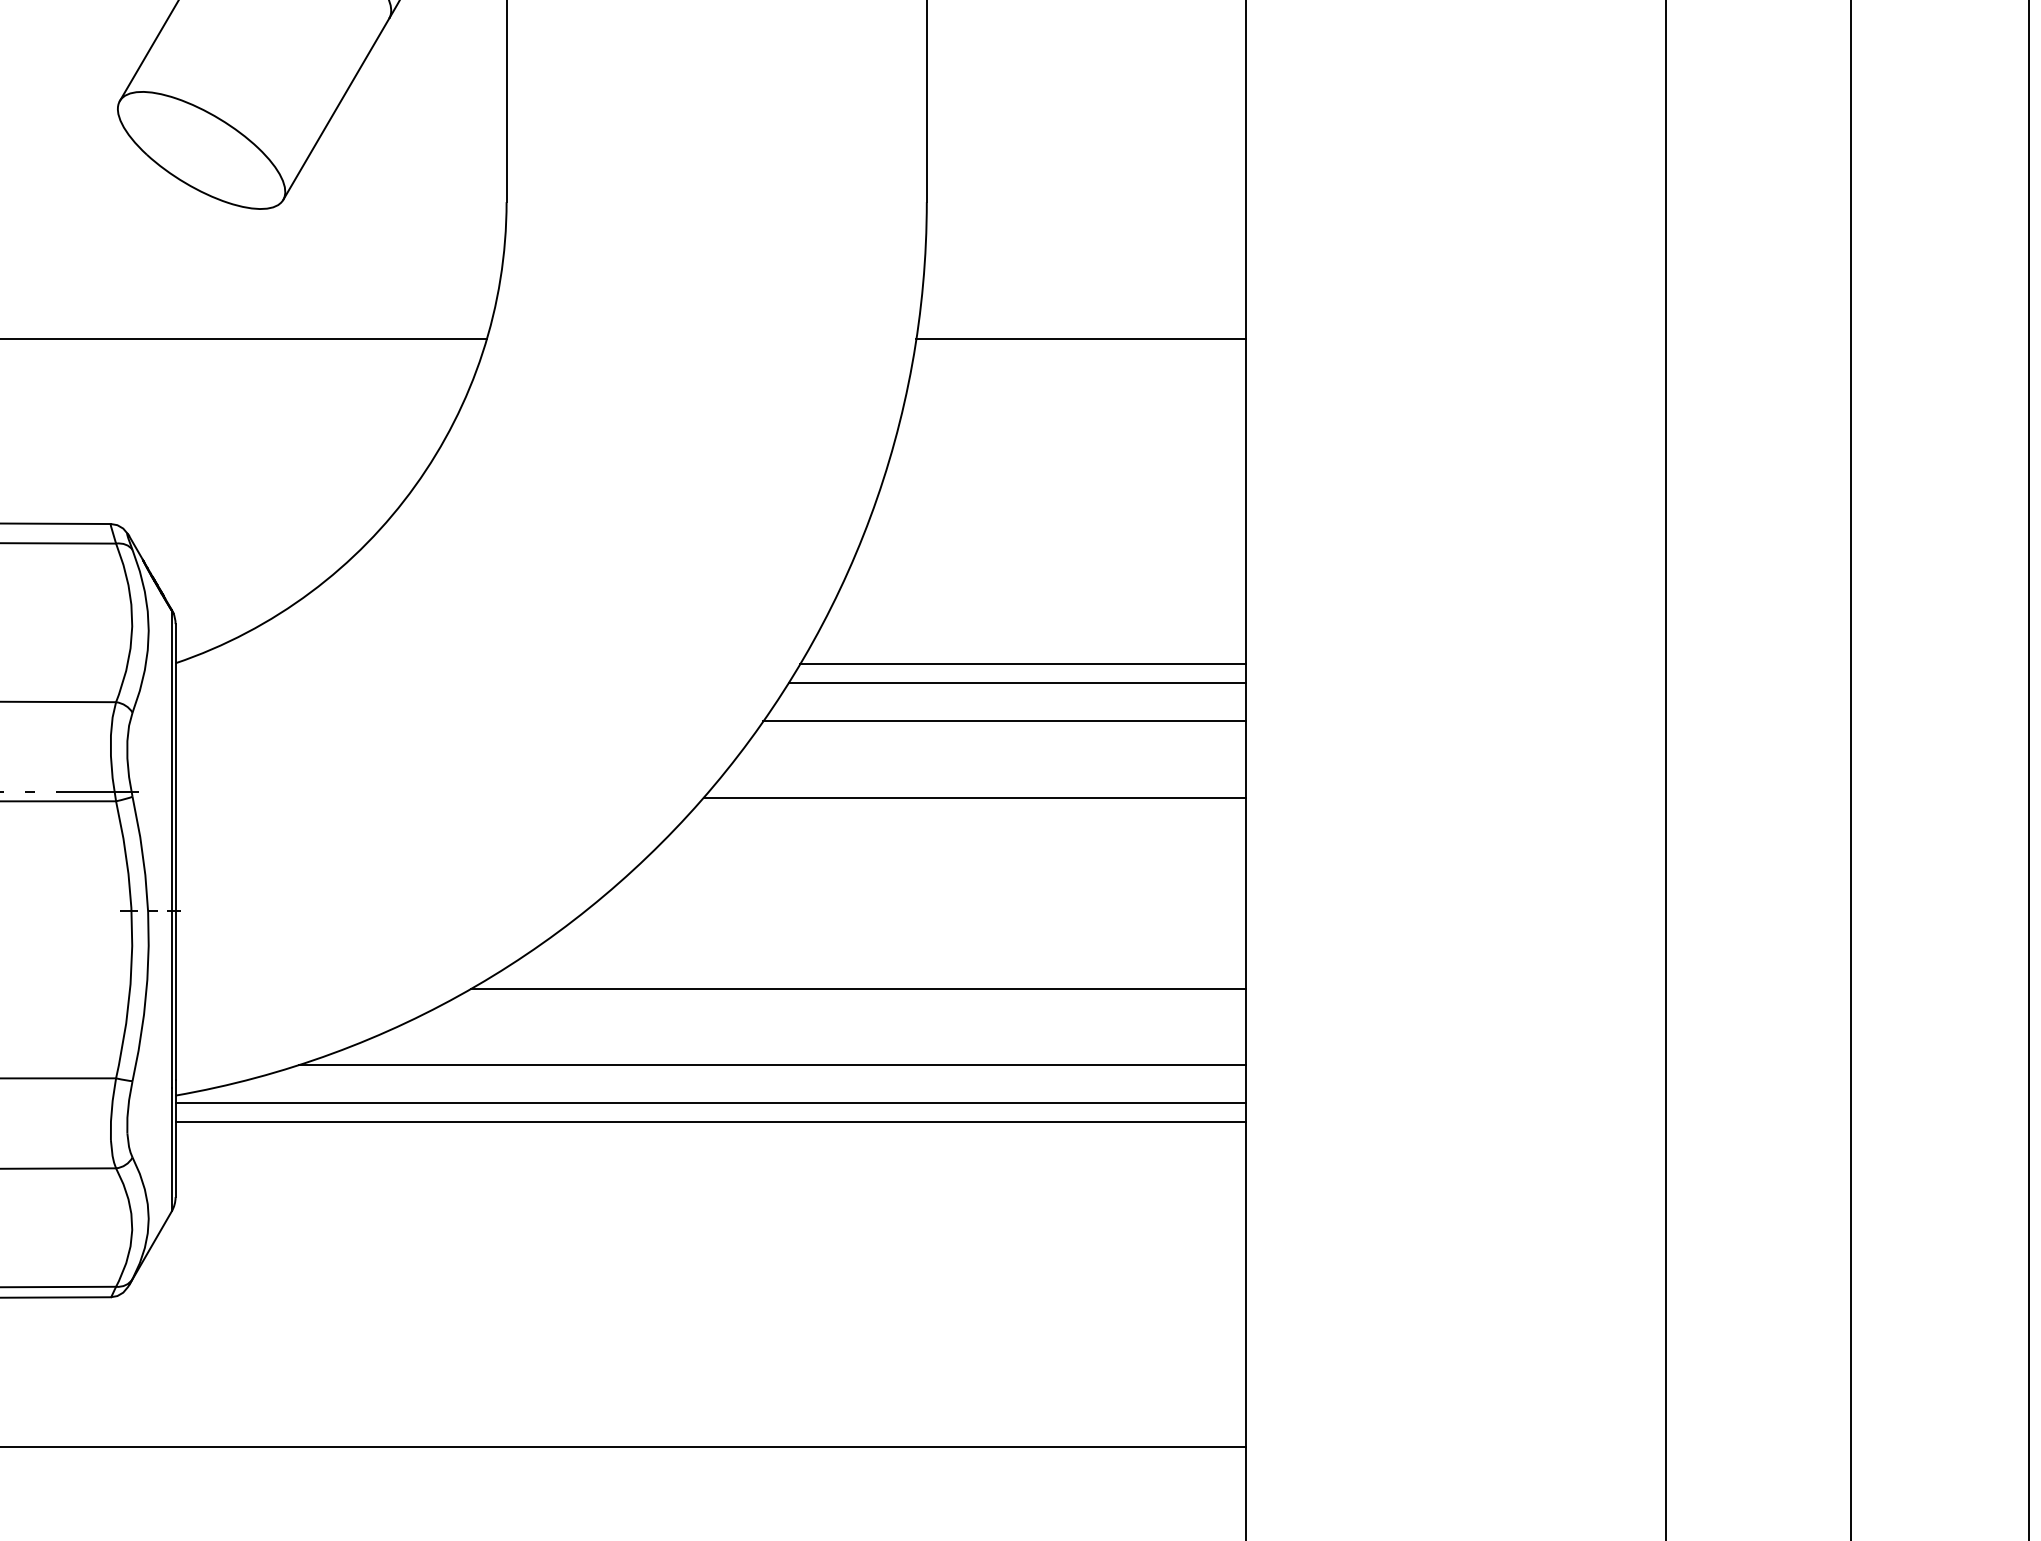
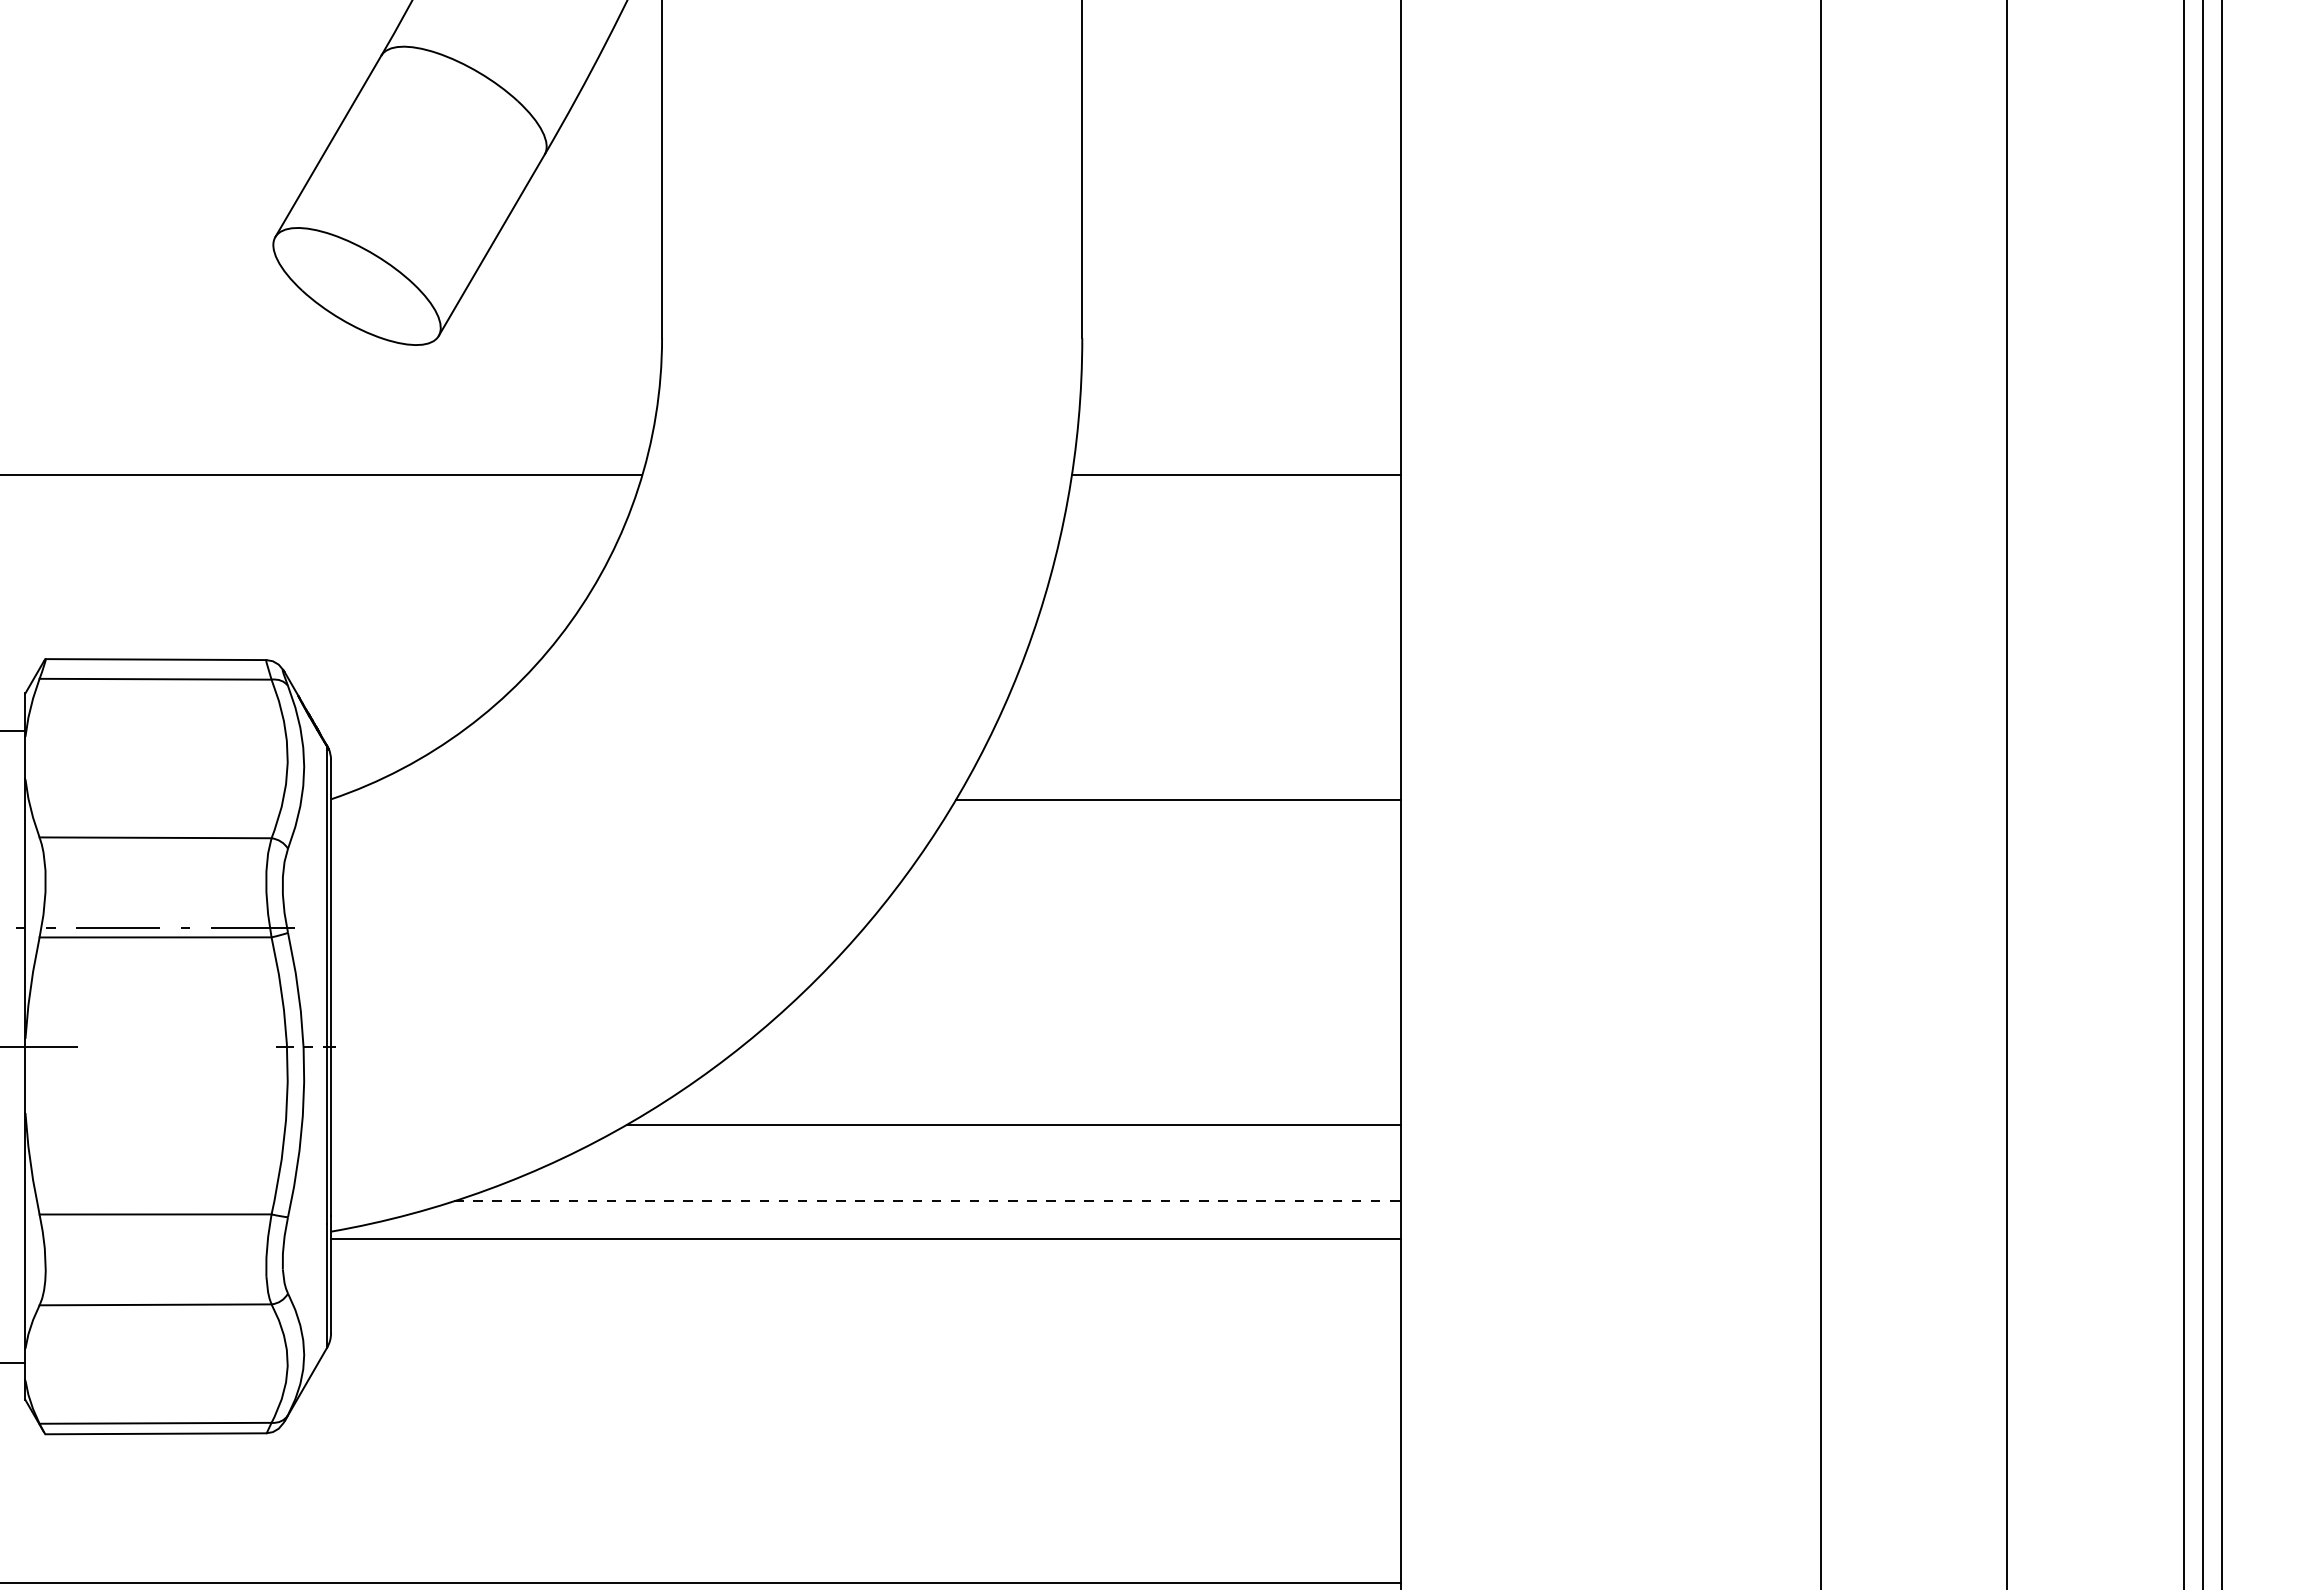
line: (1017, 683) -> (1172, 819), removed
line: (1004, 721) -> (1159, 857), removed
line: (975, 797) -> (1130, 933), removed
line: (772, 1065) -> (927, 1201), solid -> dashed
line: (711, 1122) -> (866, 1258), removed

